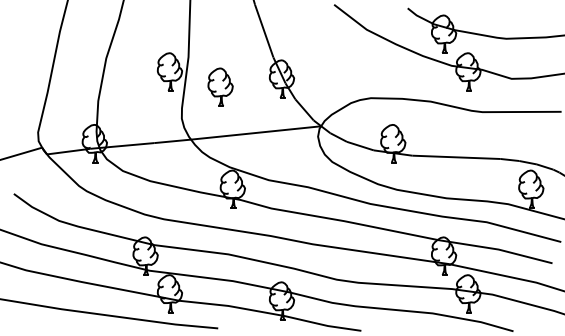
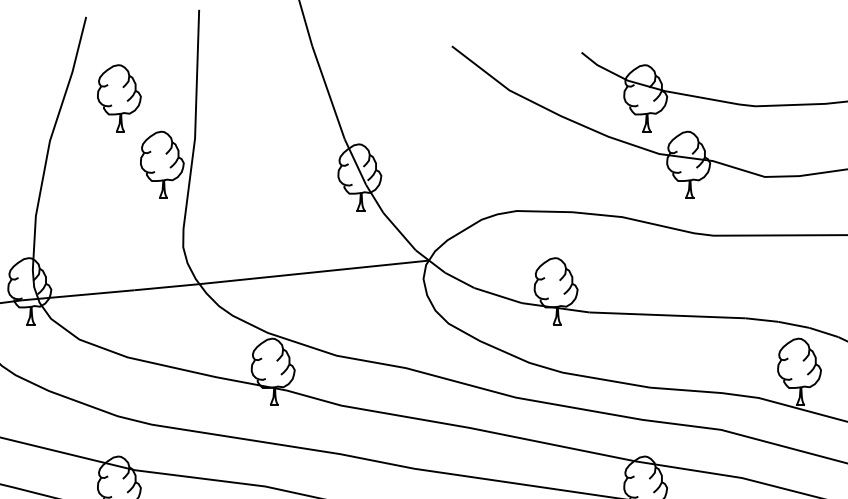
part: (220, 86) -> (119, 96), moved

